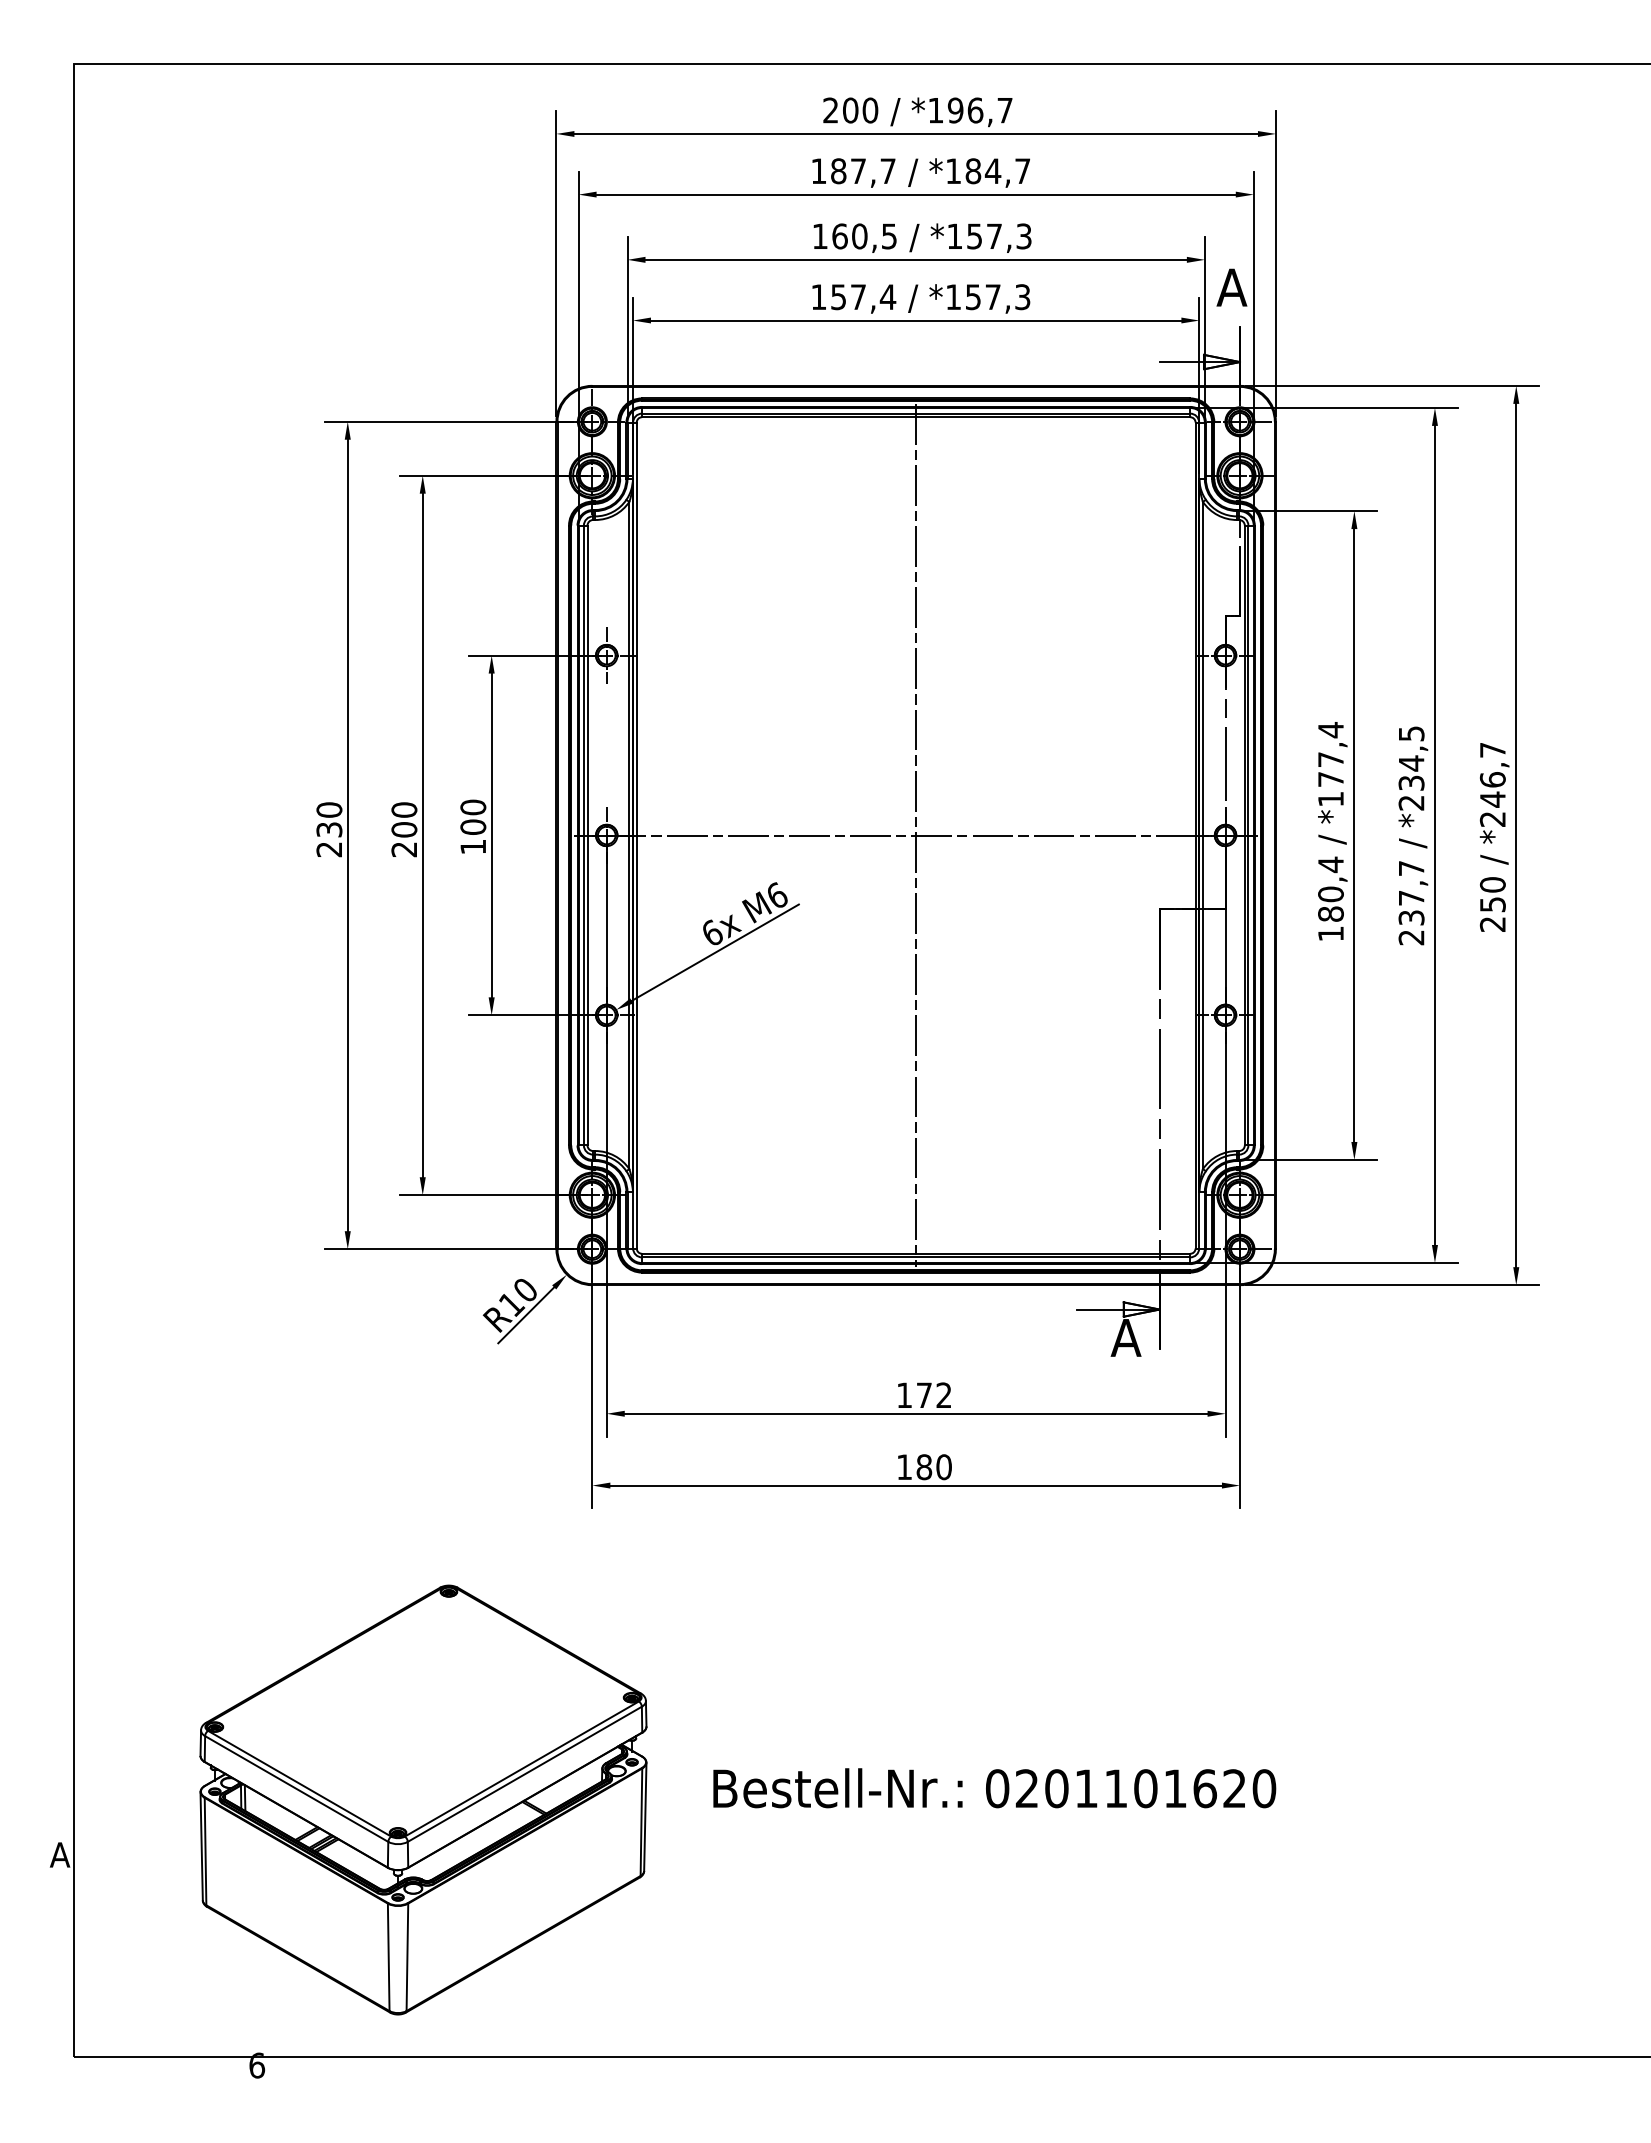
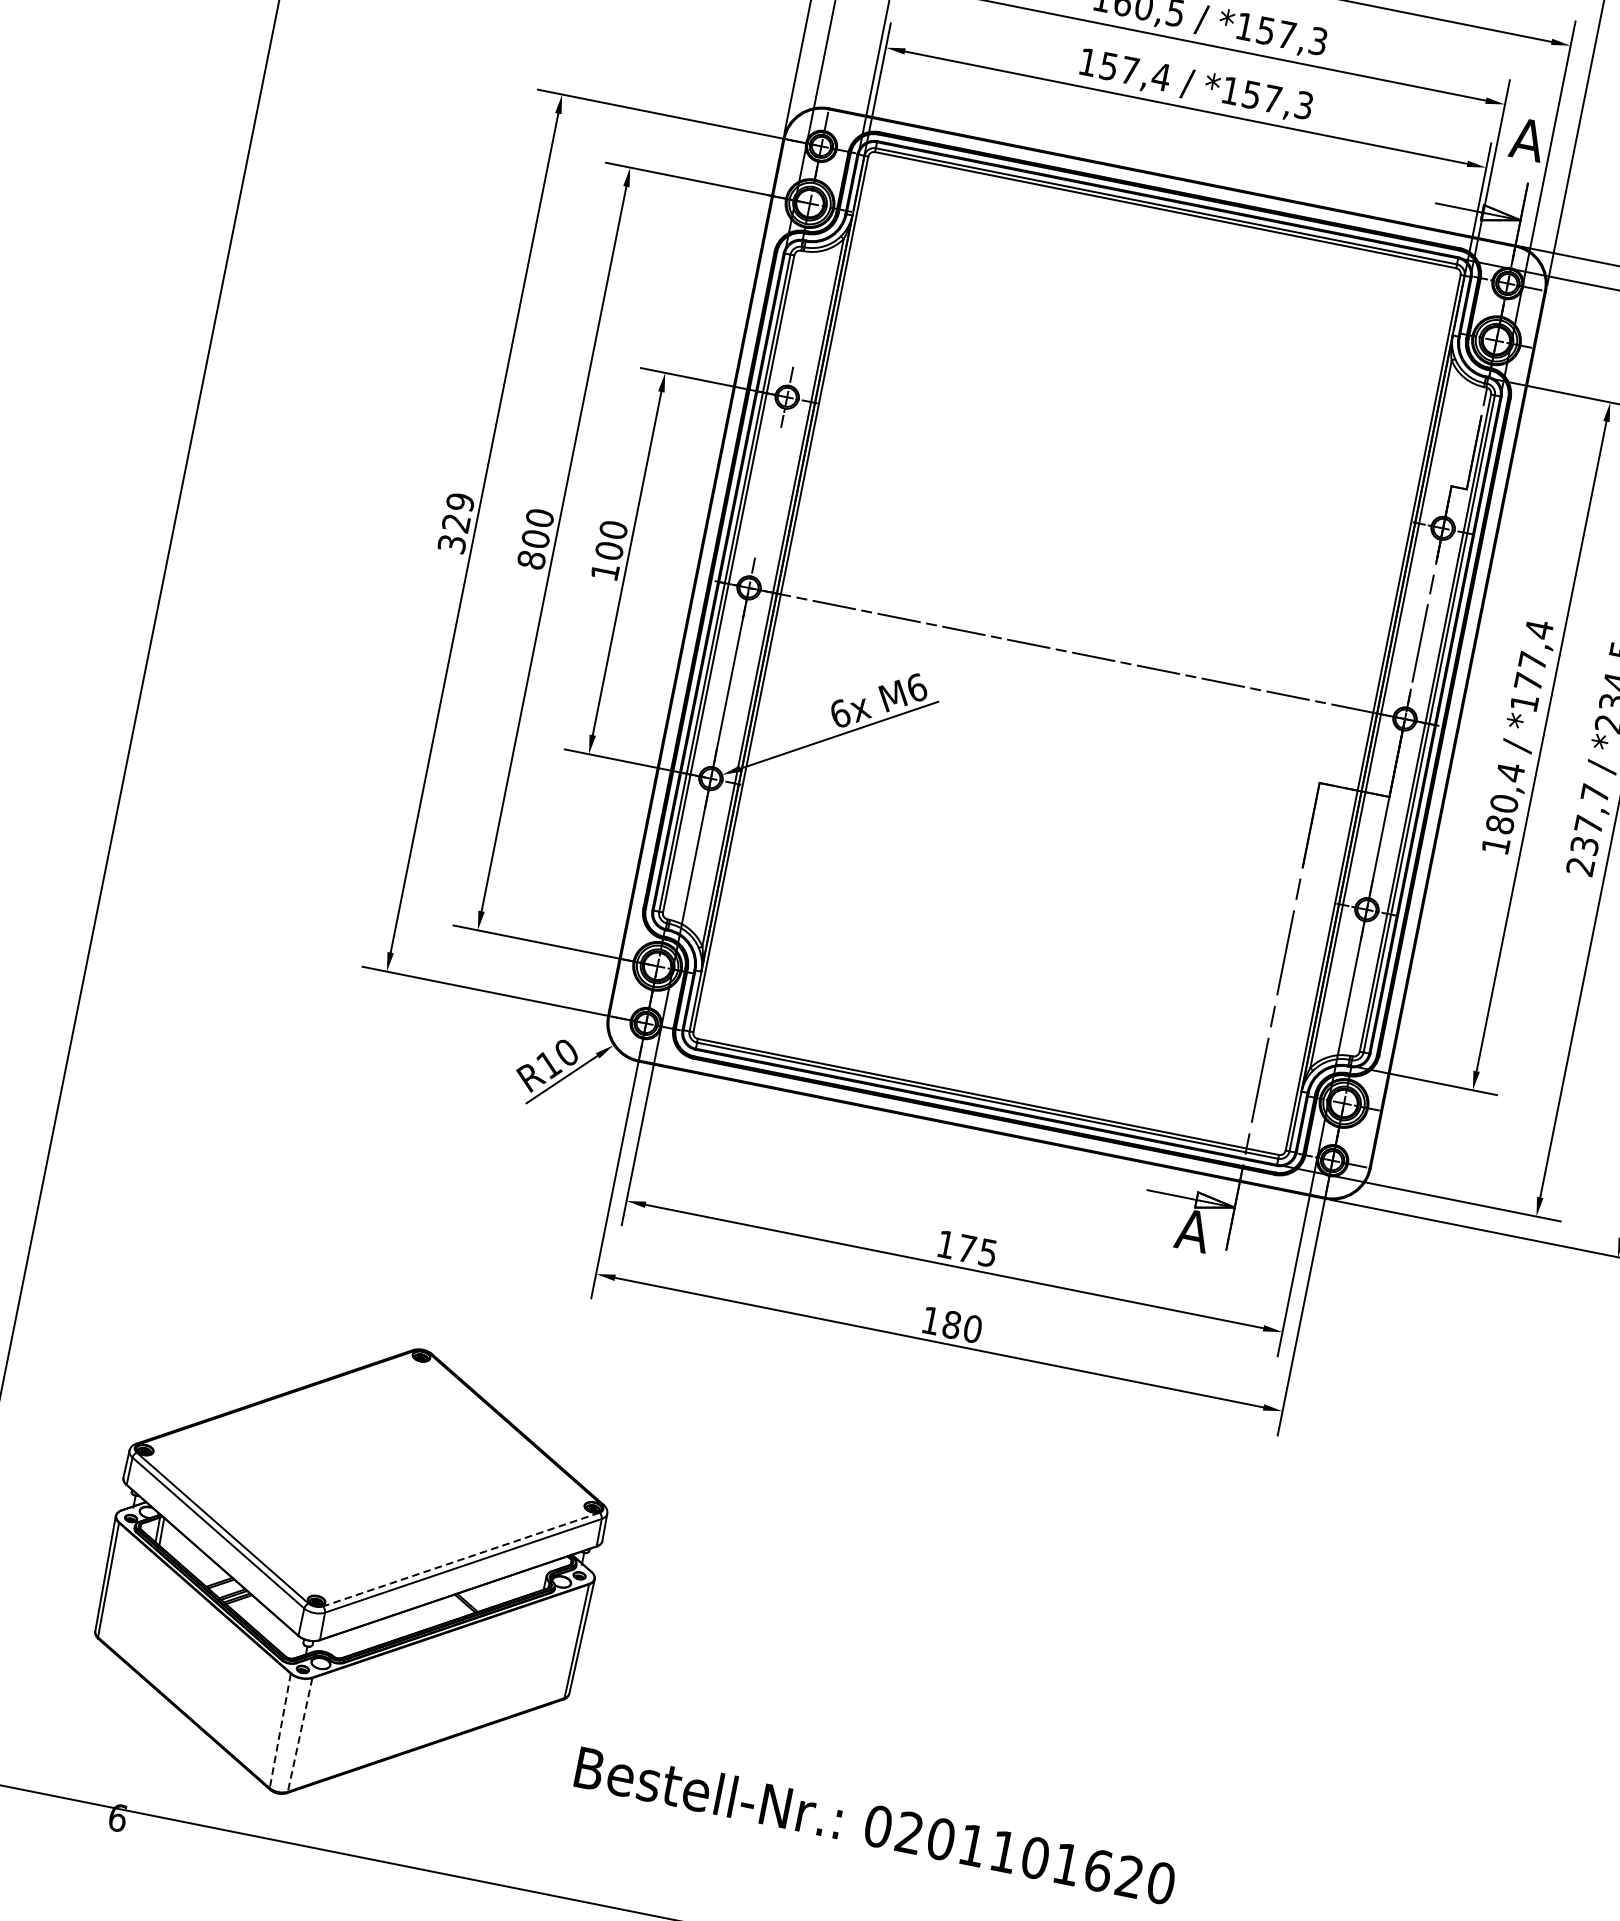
text: (329, 829) -> (456, 522), 230 -> 329
line: (916, 835) -> (1077, 653), removed
text: (404, 849) -> (531, 559), 200 -> 800
text: (943, 1395) -> (987, 1252), 172 -> 175
line: (521, 1769) -> (460, 1560), solid -> dashed
text: (994, 1788) -> (875, 1825), moved
line: (388, 1957) -> (280, 1731), solid -> dashed
line: (407, 1957) -> (300, 1735), solid -> dashed

